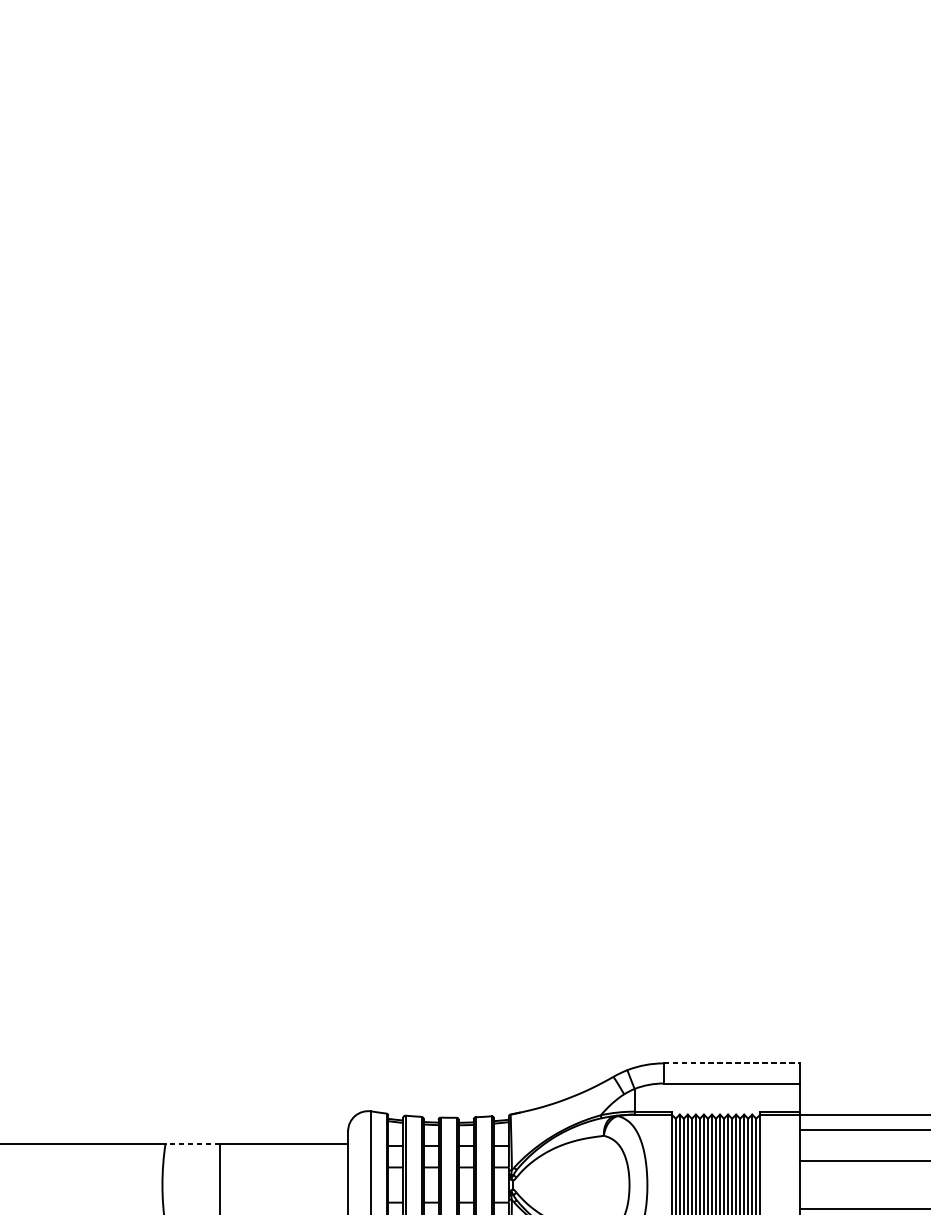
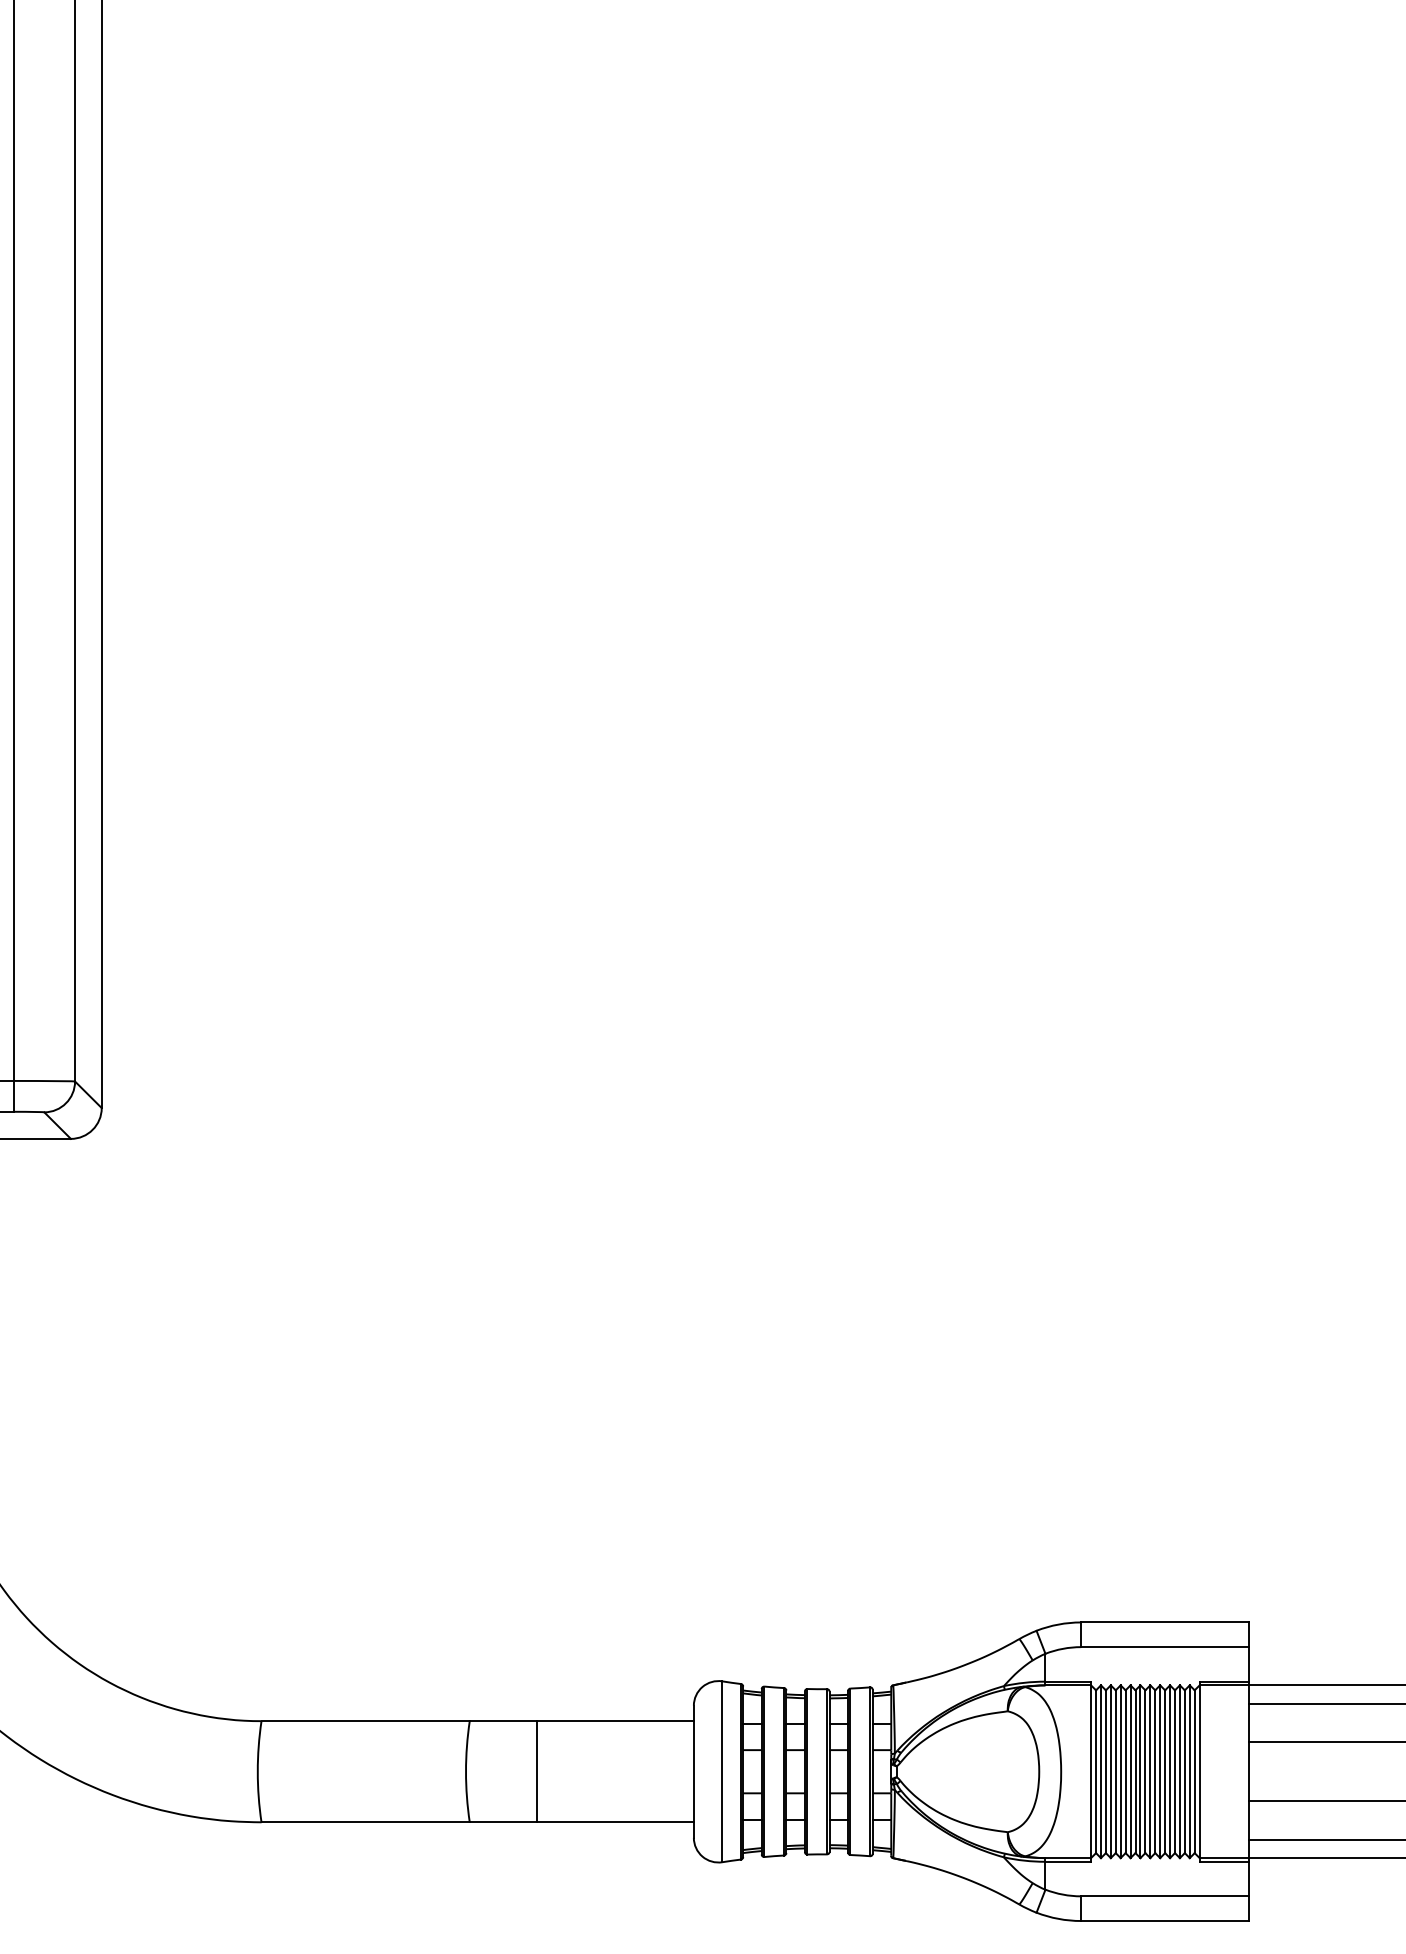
line: (732, 1063) -> (1165, 1622), dashed -> solid
line: (193, 1144) -> (503, 1721), dashed -> solid

